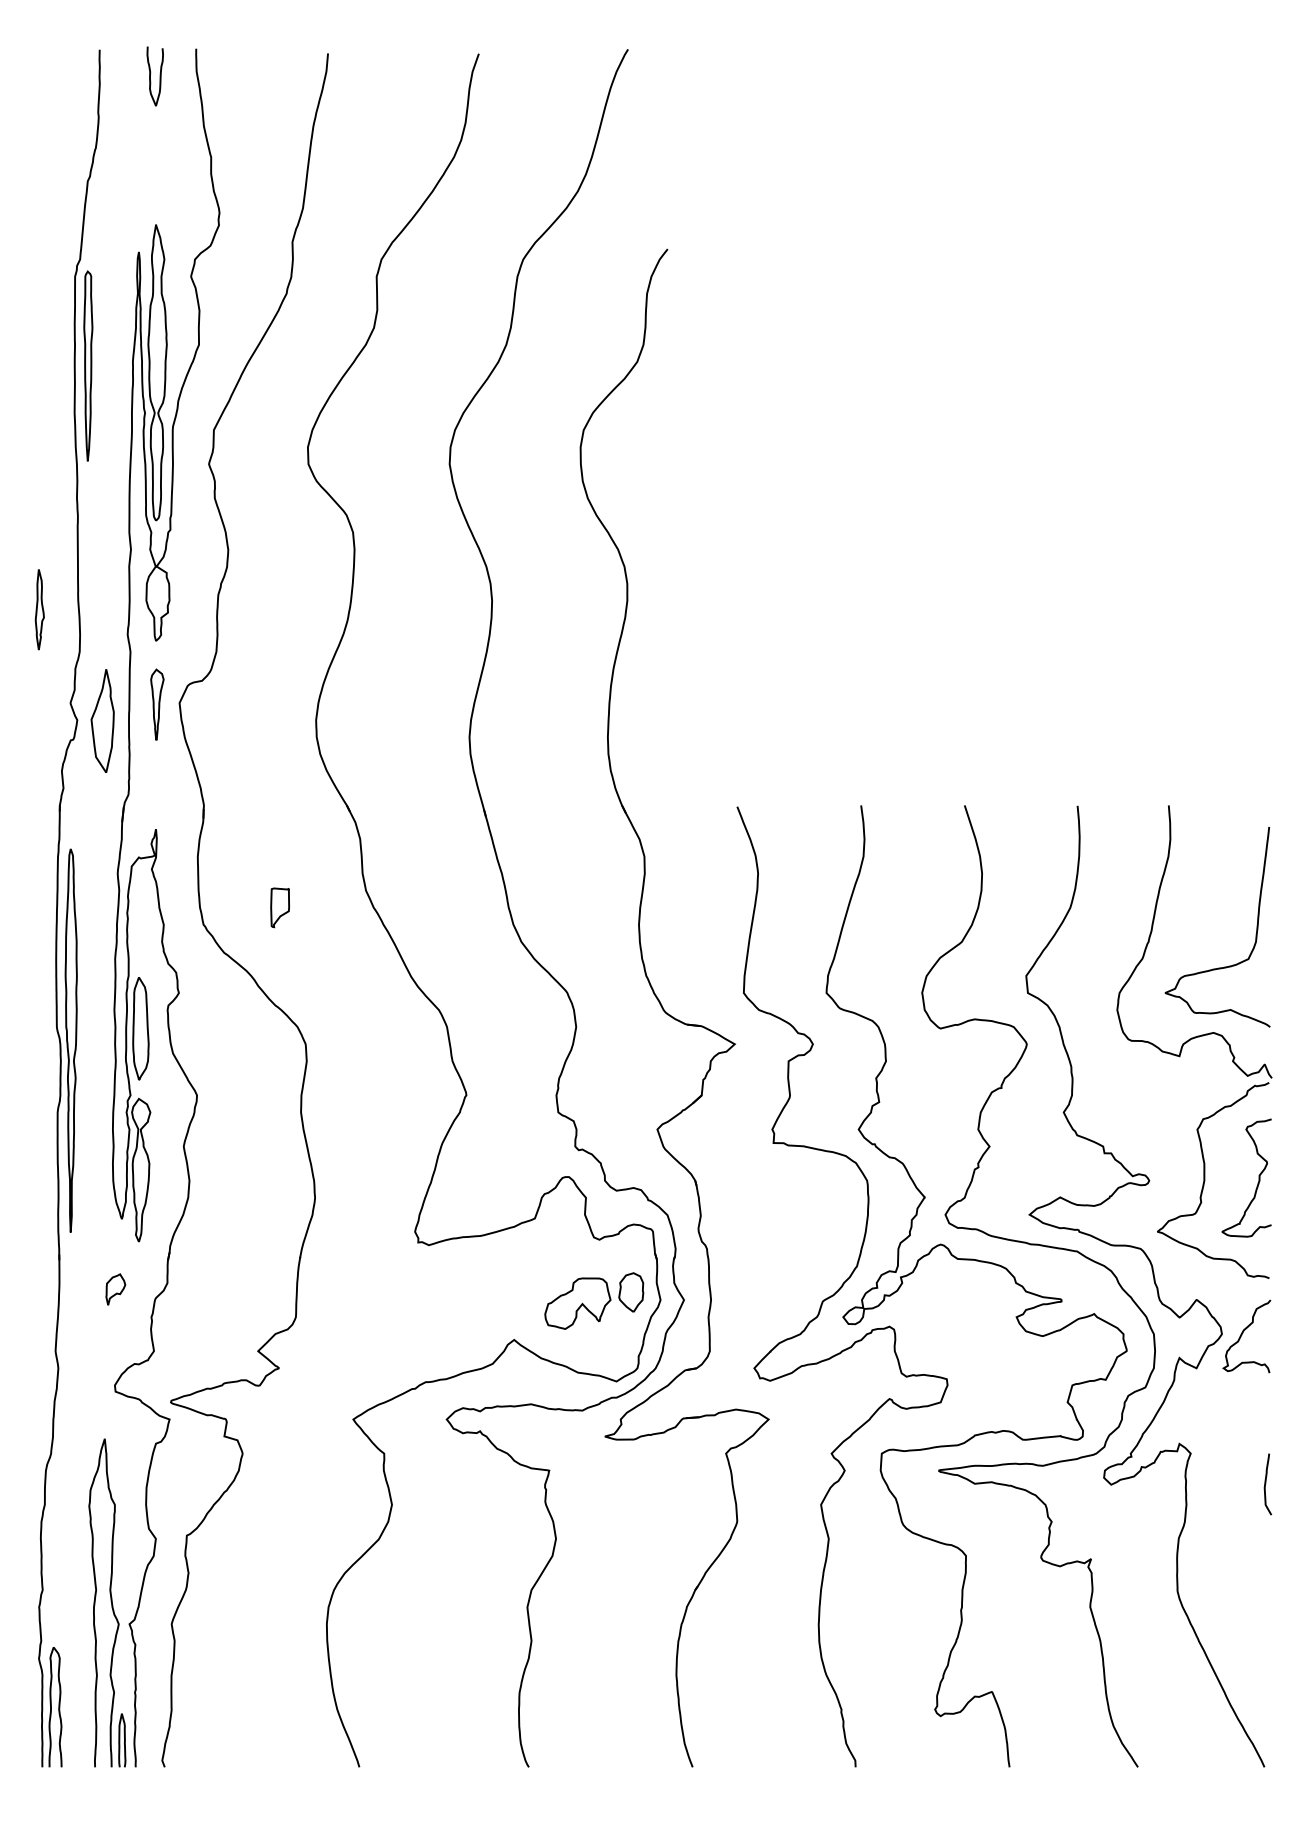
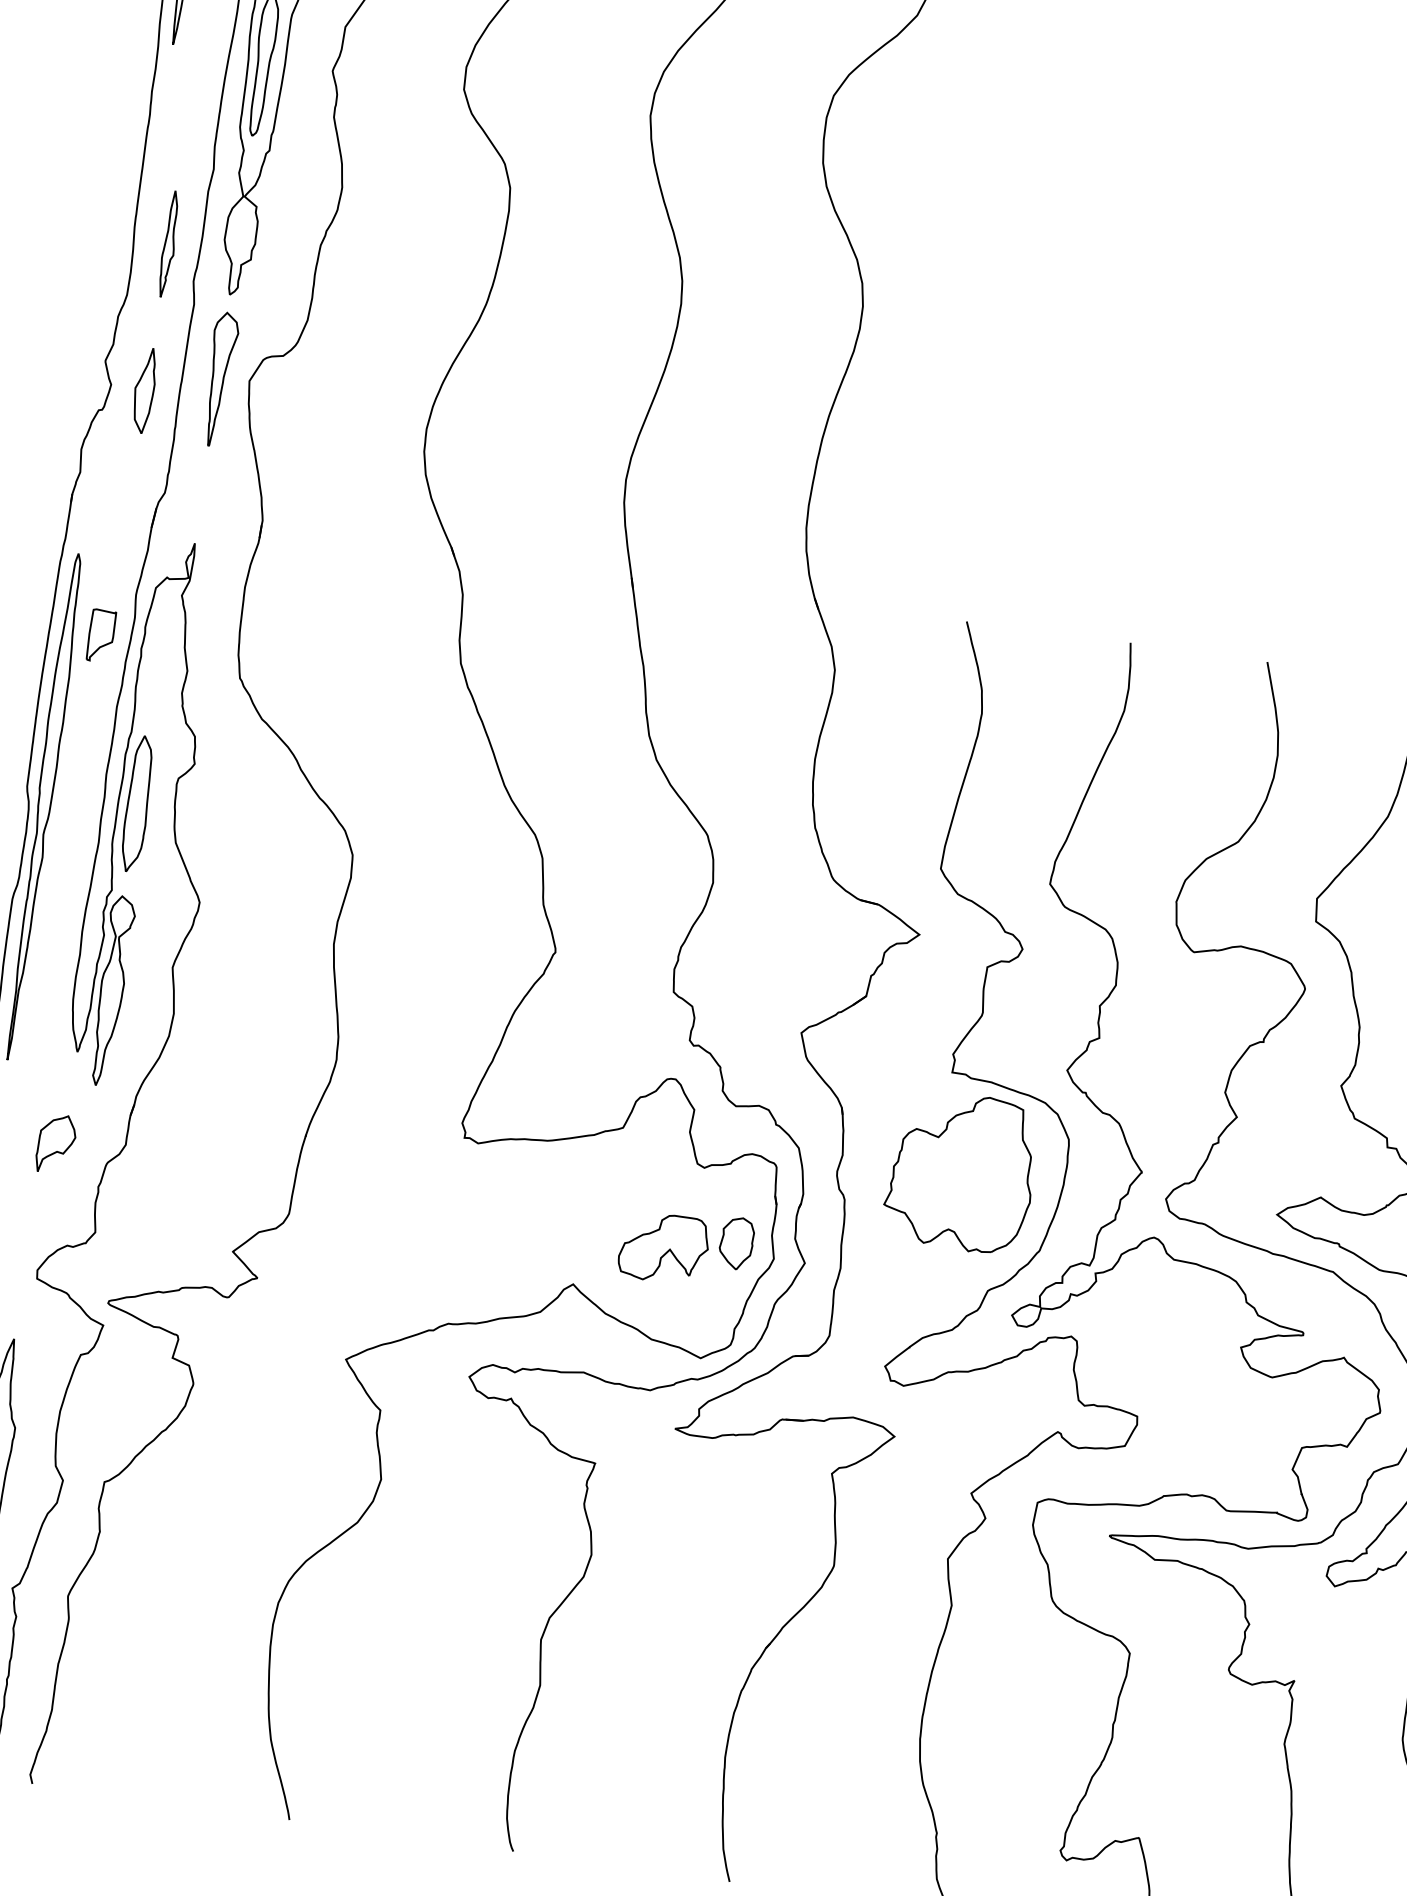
part: (39, 609) -> (168, 243), moved
part: (157, 704) -> (220, 378), size x1.43
part: (102, 720) -> (144, 389), size x0.62
part: (279, 907) -> (100, 635), moved
part: (790, 1216) -> (960, 1172), added
part: (115, 1289) -> (55, 1143), size x1.43

